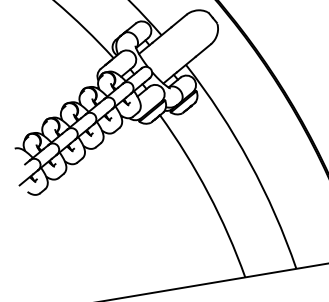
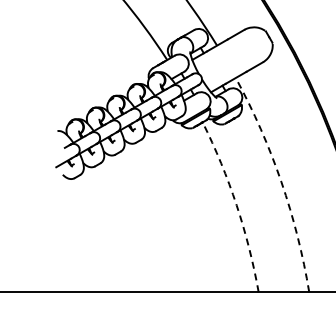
arc: (249, 162) -> (281, 182), solid -> dashed
arc: (208, 193) -> (236, 205), solid -> dashed

